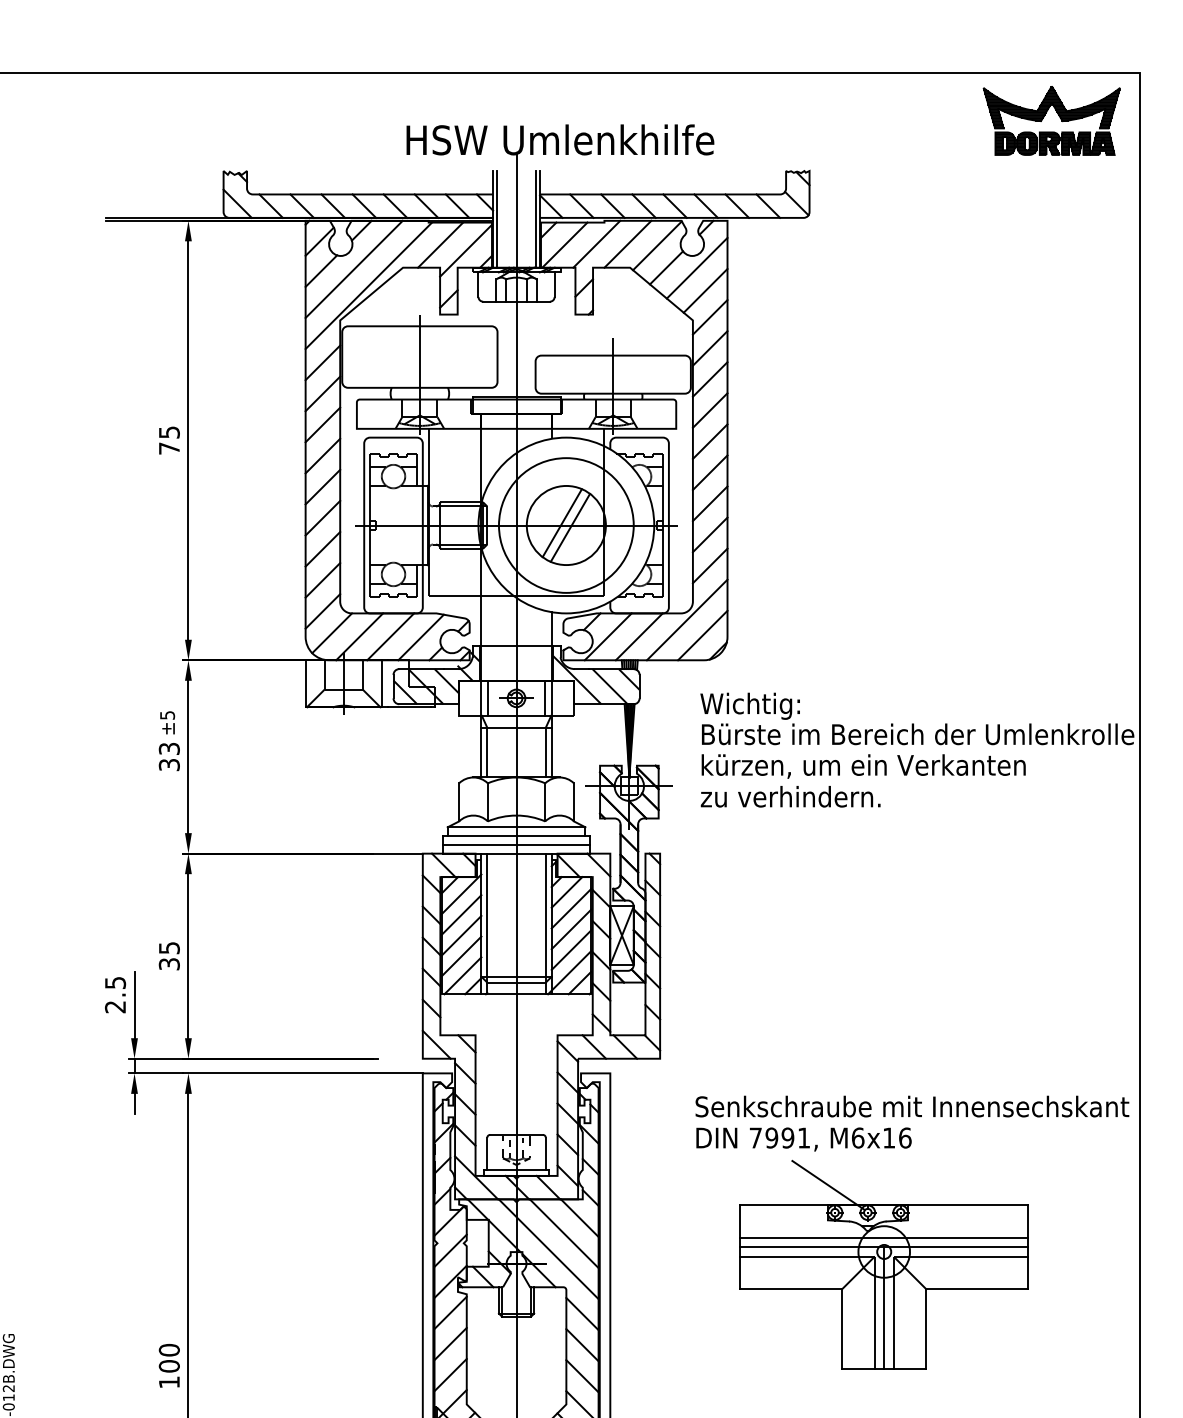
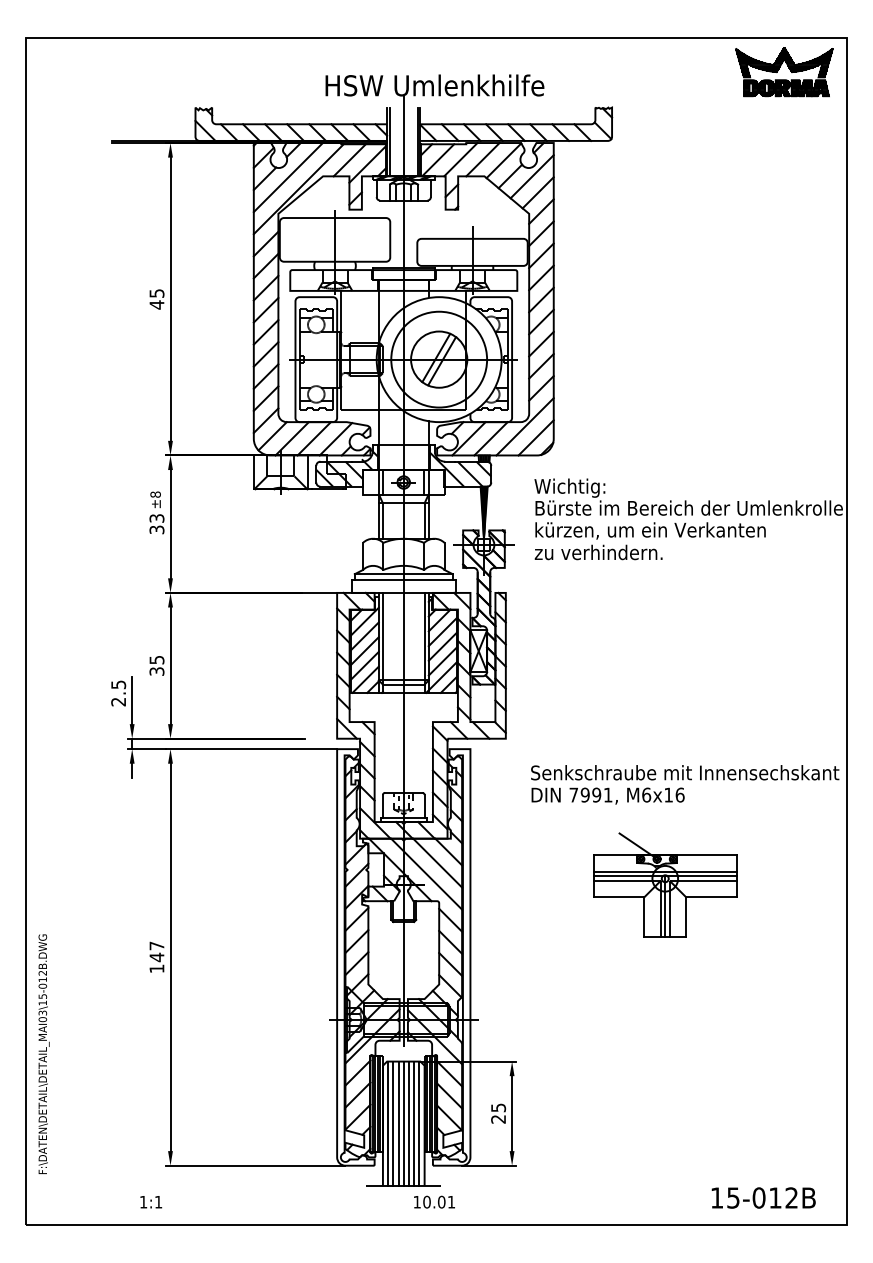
text: (168, 447) -> (156, 304), 75 -> 45
text: (167, 715) -> (155, 494), ±5 -> ±8
line: (516, 844) -> (403, 586), removed
part: (884, 1263) -> (665, 884), size x0.7
text: (168, 1358) -> (156, 951), 100 -> 147

